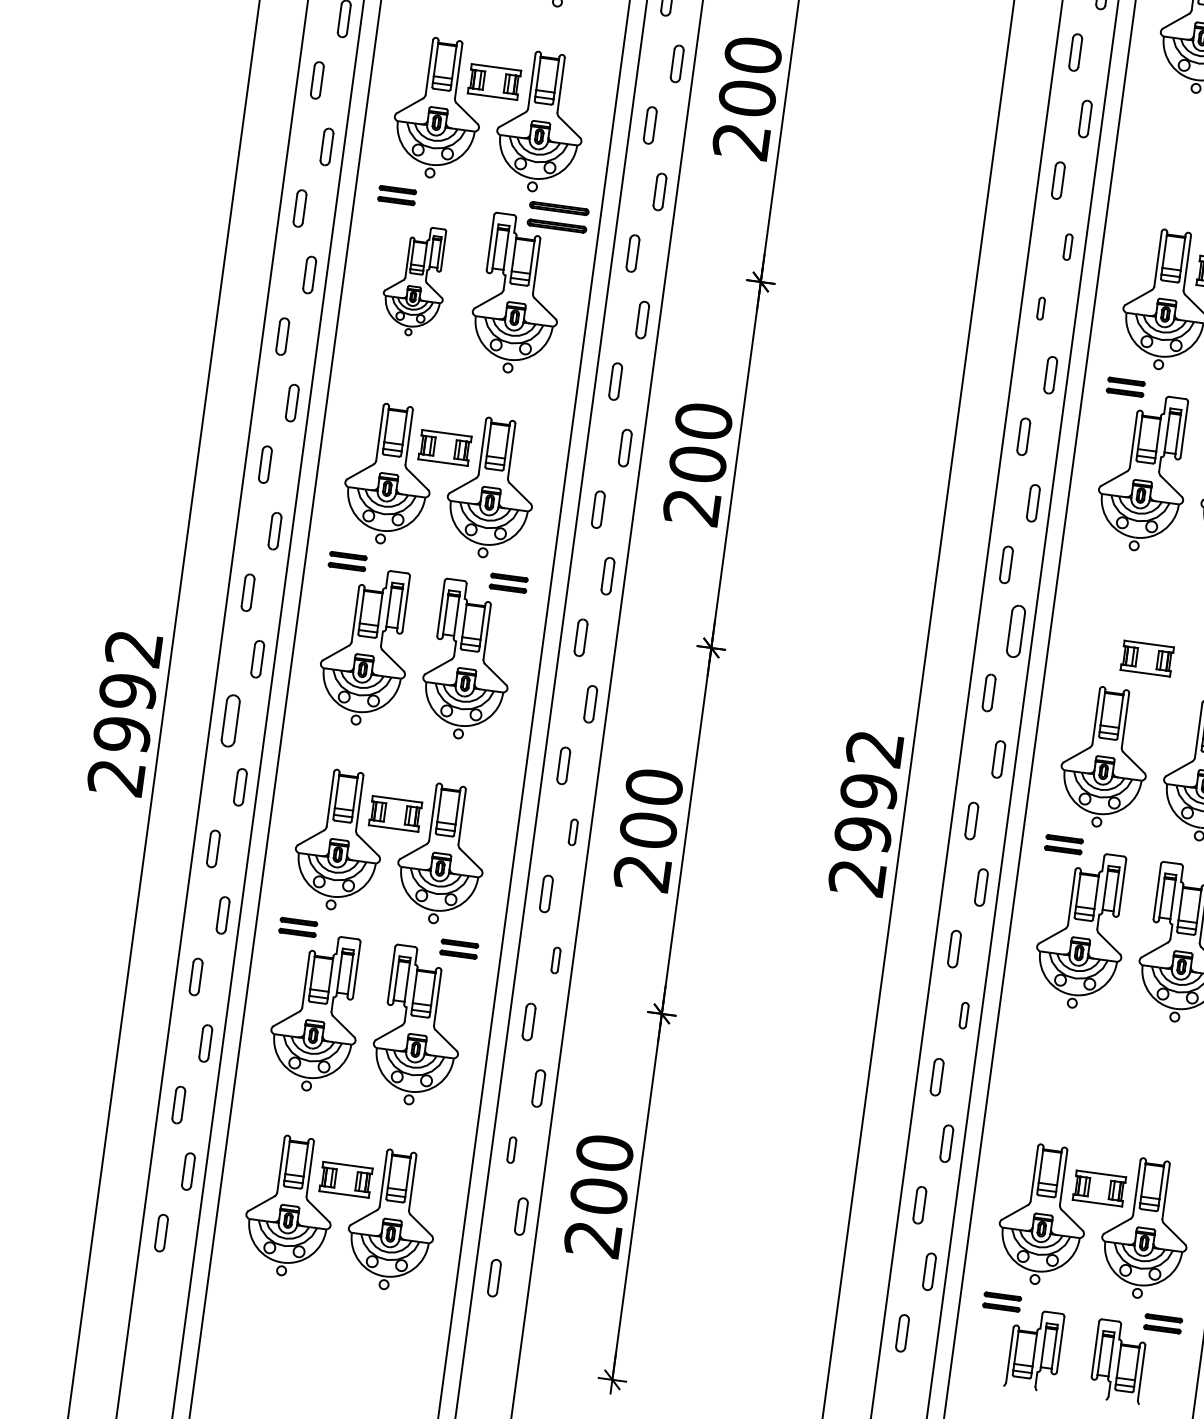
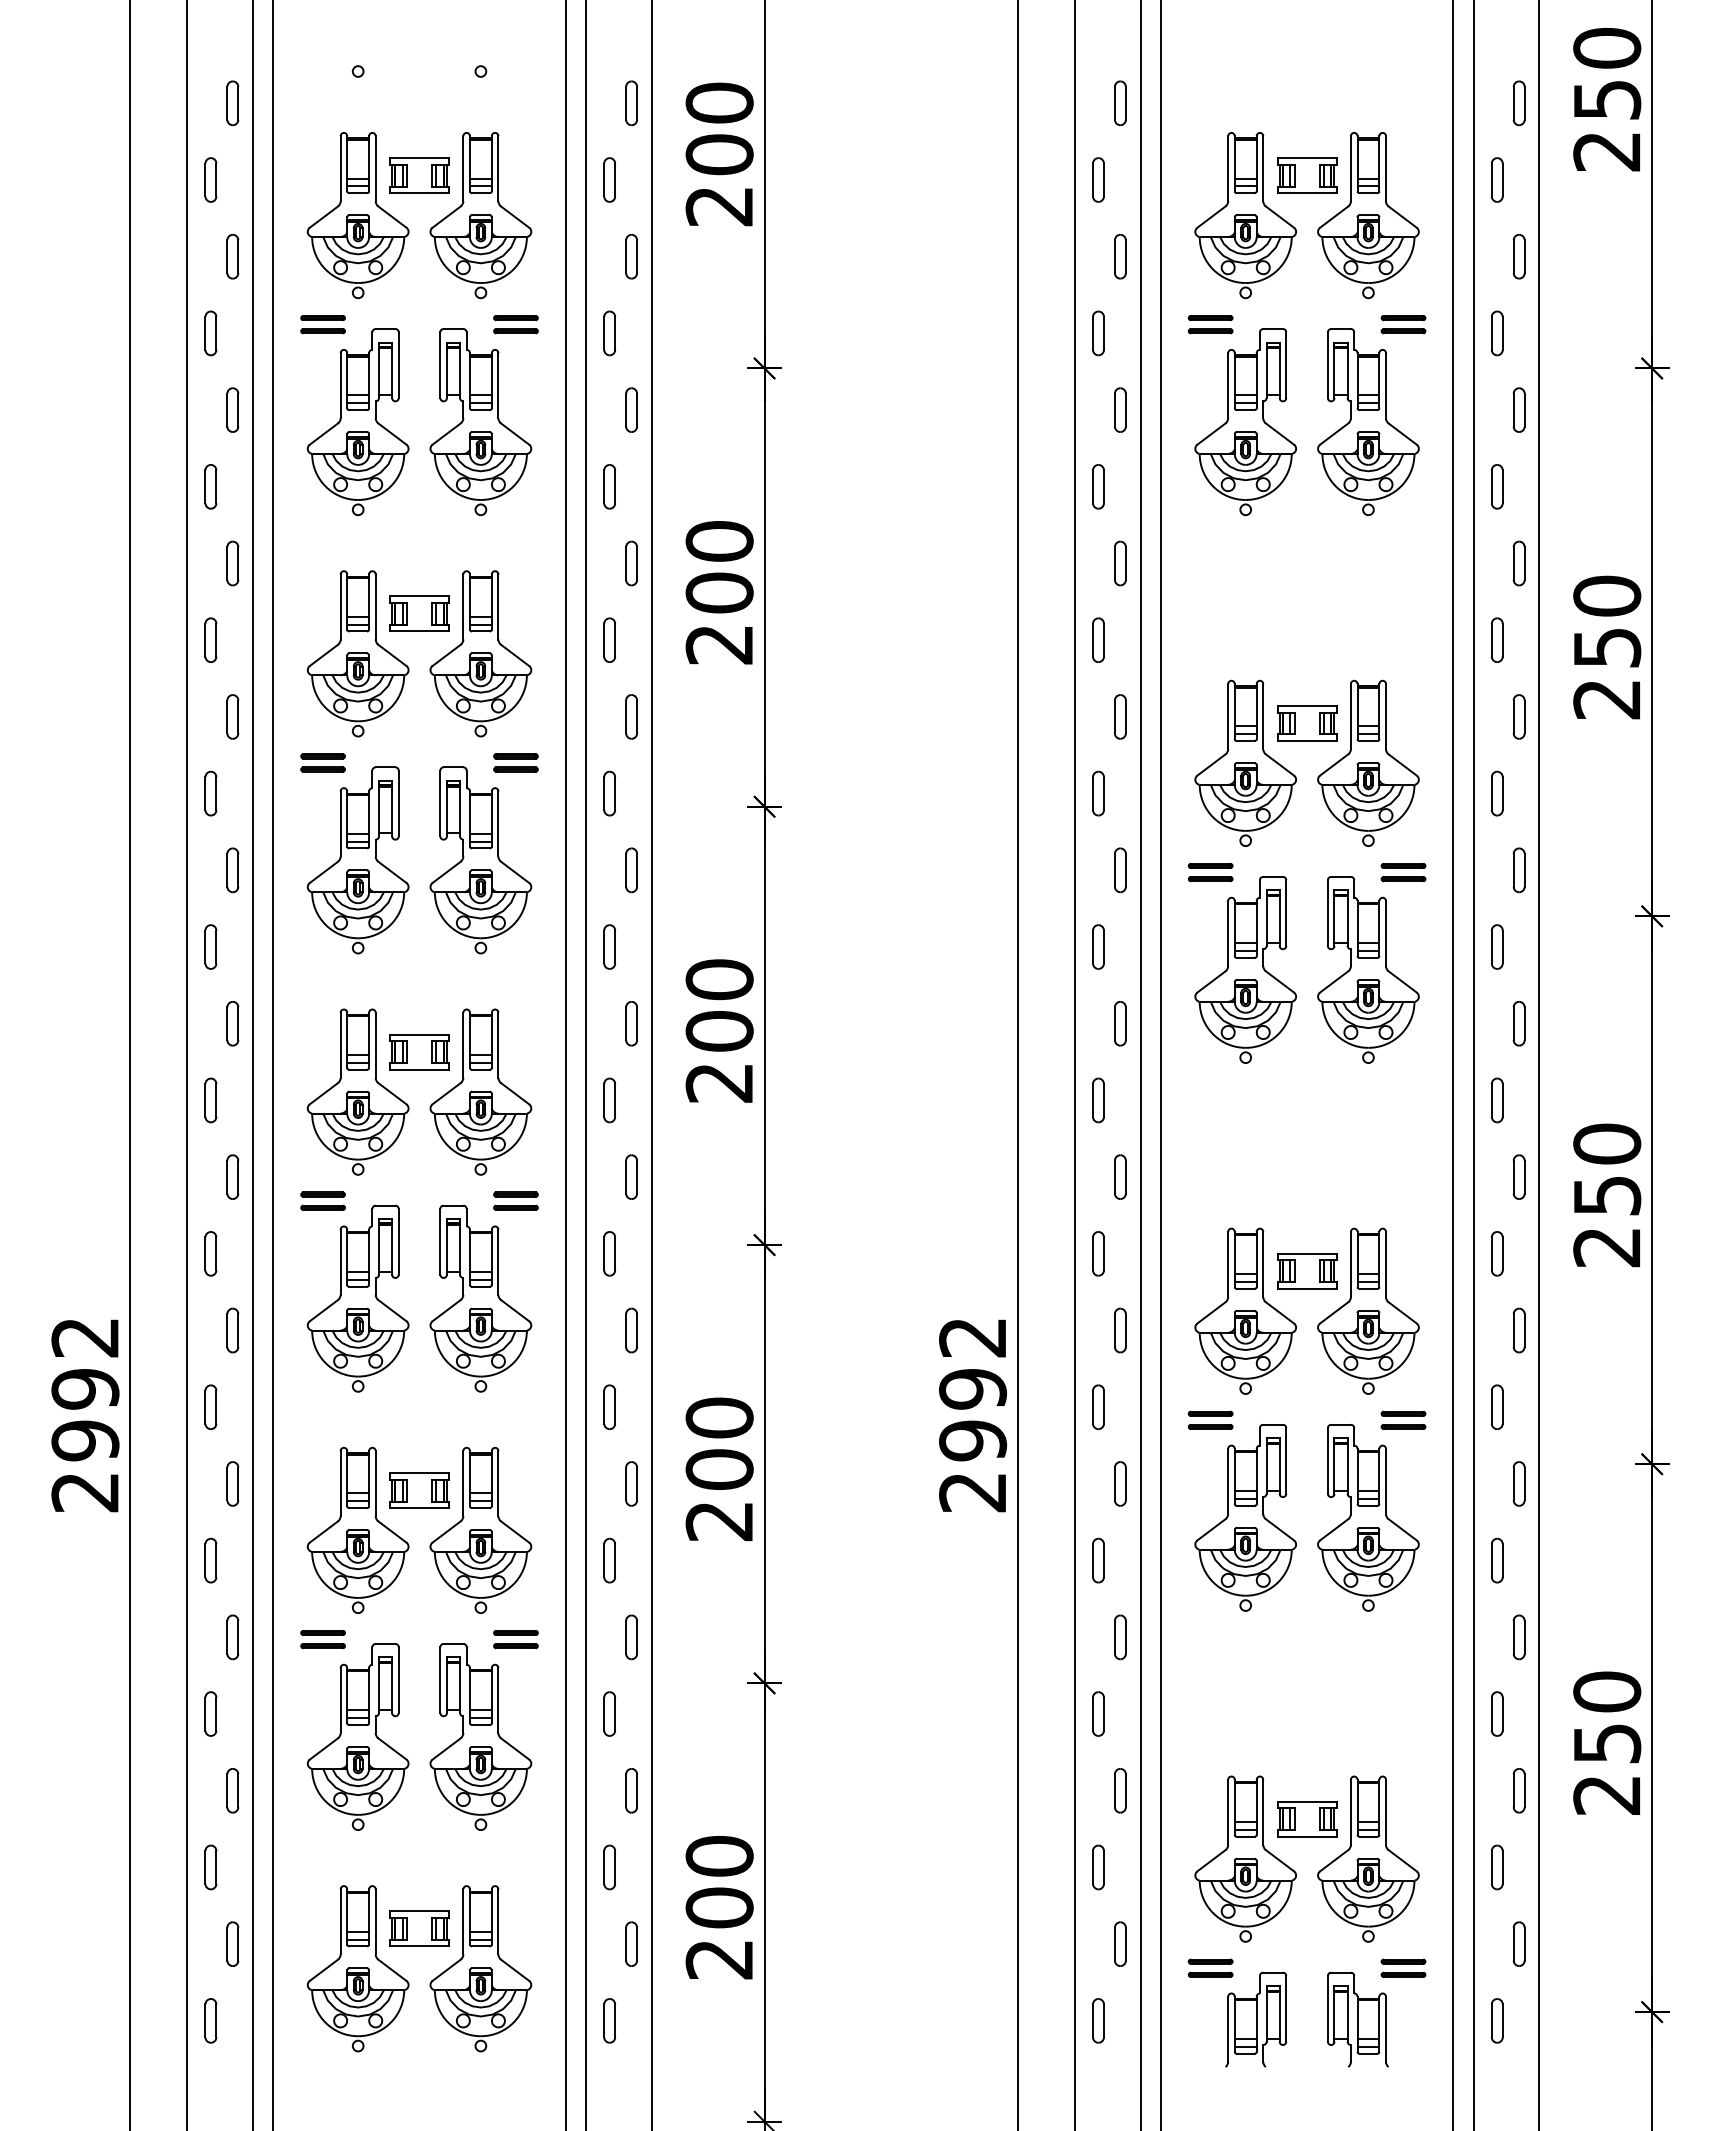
part: (557, 216) -> (515, 762), size x0.62
part: (1068, 246) -> (1120, 716), size x1.43
part: (414, 280) -> (357, 860), size x1.43
part: (1041, 308) -> (1098, 793), size x1.67
part: (1016, 630) -> (1120, 1176), size x0.71
part: (1147, 658) -> (1307, 1271), moved
part: (230, 720) -> (210, 1406), size x0.71
part: (573, 831) -> (631, 1483), size x1.43
part: (555, 960) -> (631, 1637), size x1.43
part: (964, 1015) -> (1120, 1637), size x1.43
part: (511, 1150) -> (609, 1867), size x1.43

